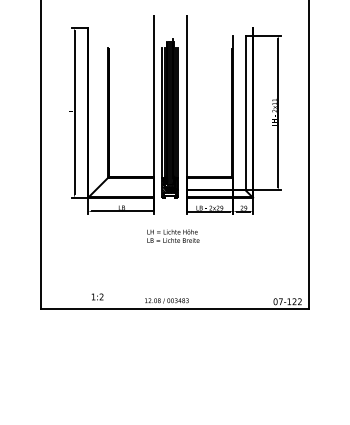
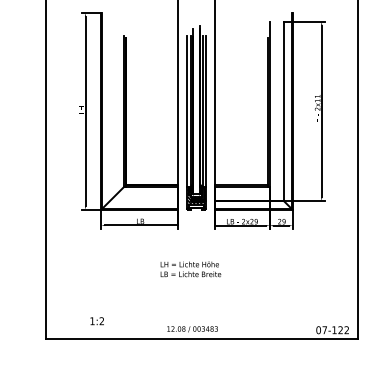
hatch: (169, 112) -> (195, 110), removed
text: (173, 235) -> (190, 268), moved
text: (97, 296) -> (97, 320), moved

